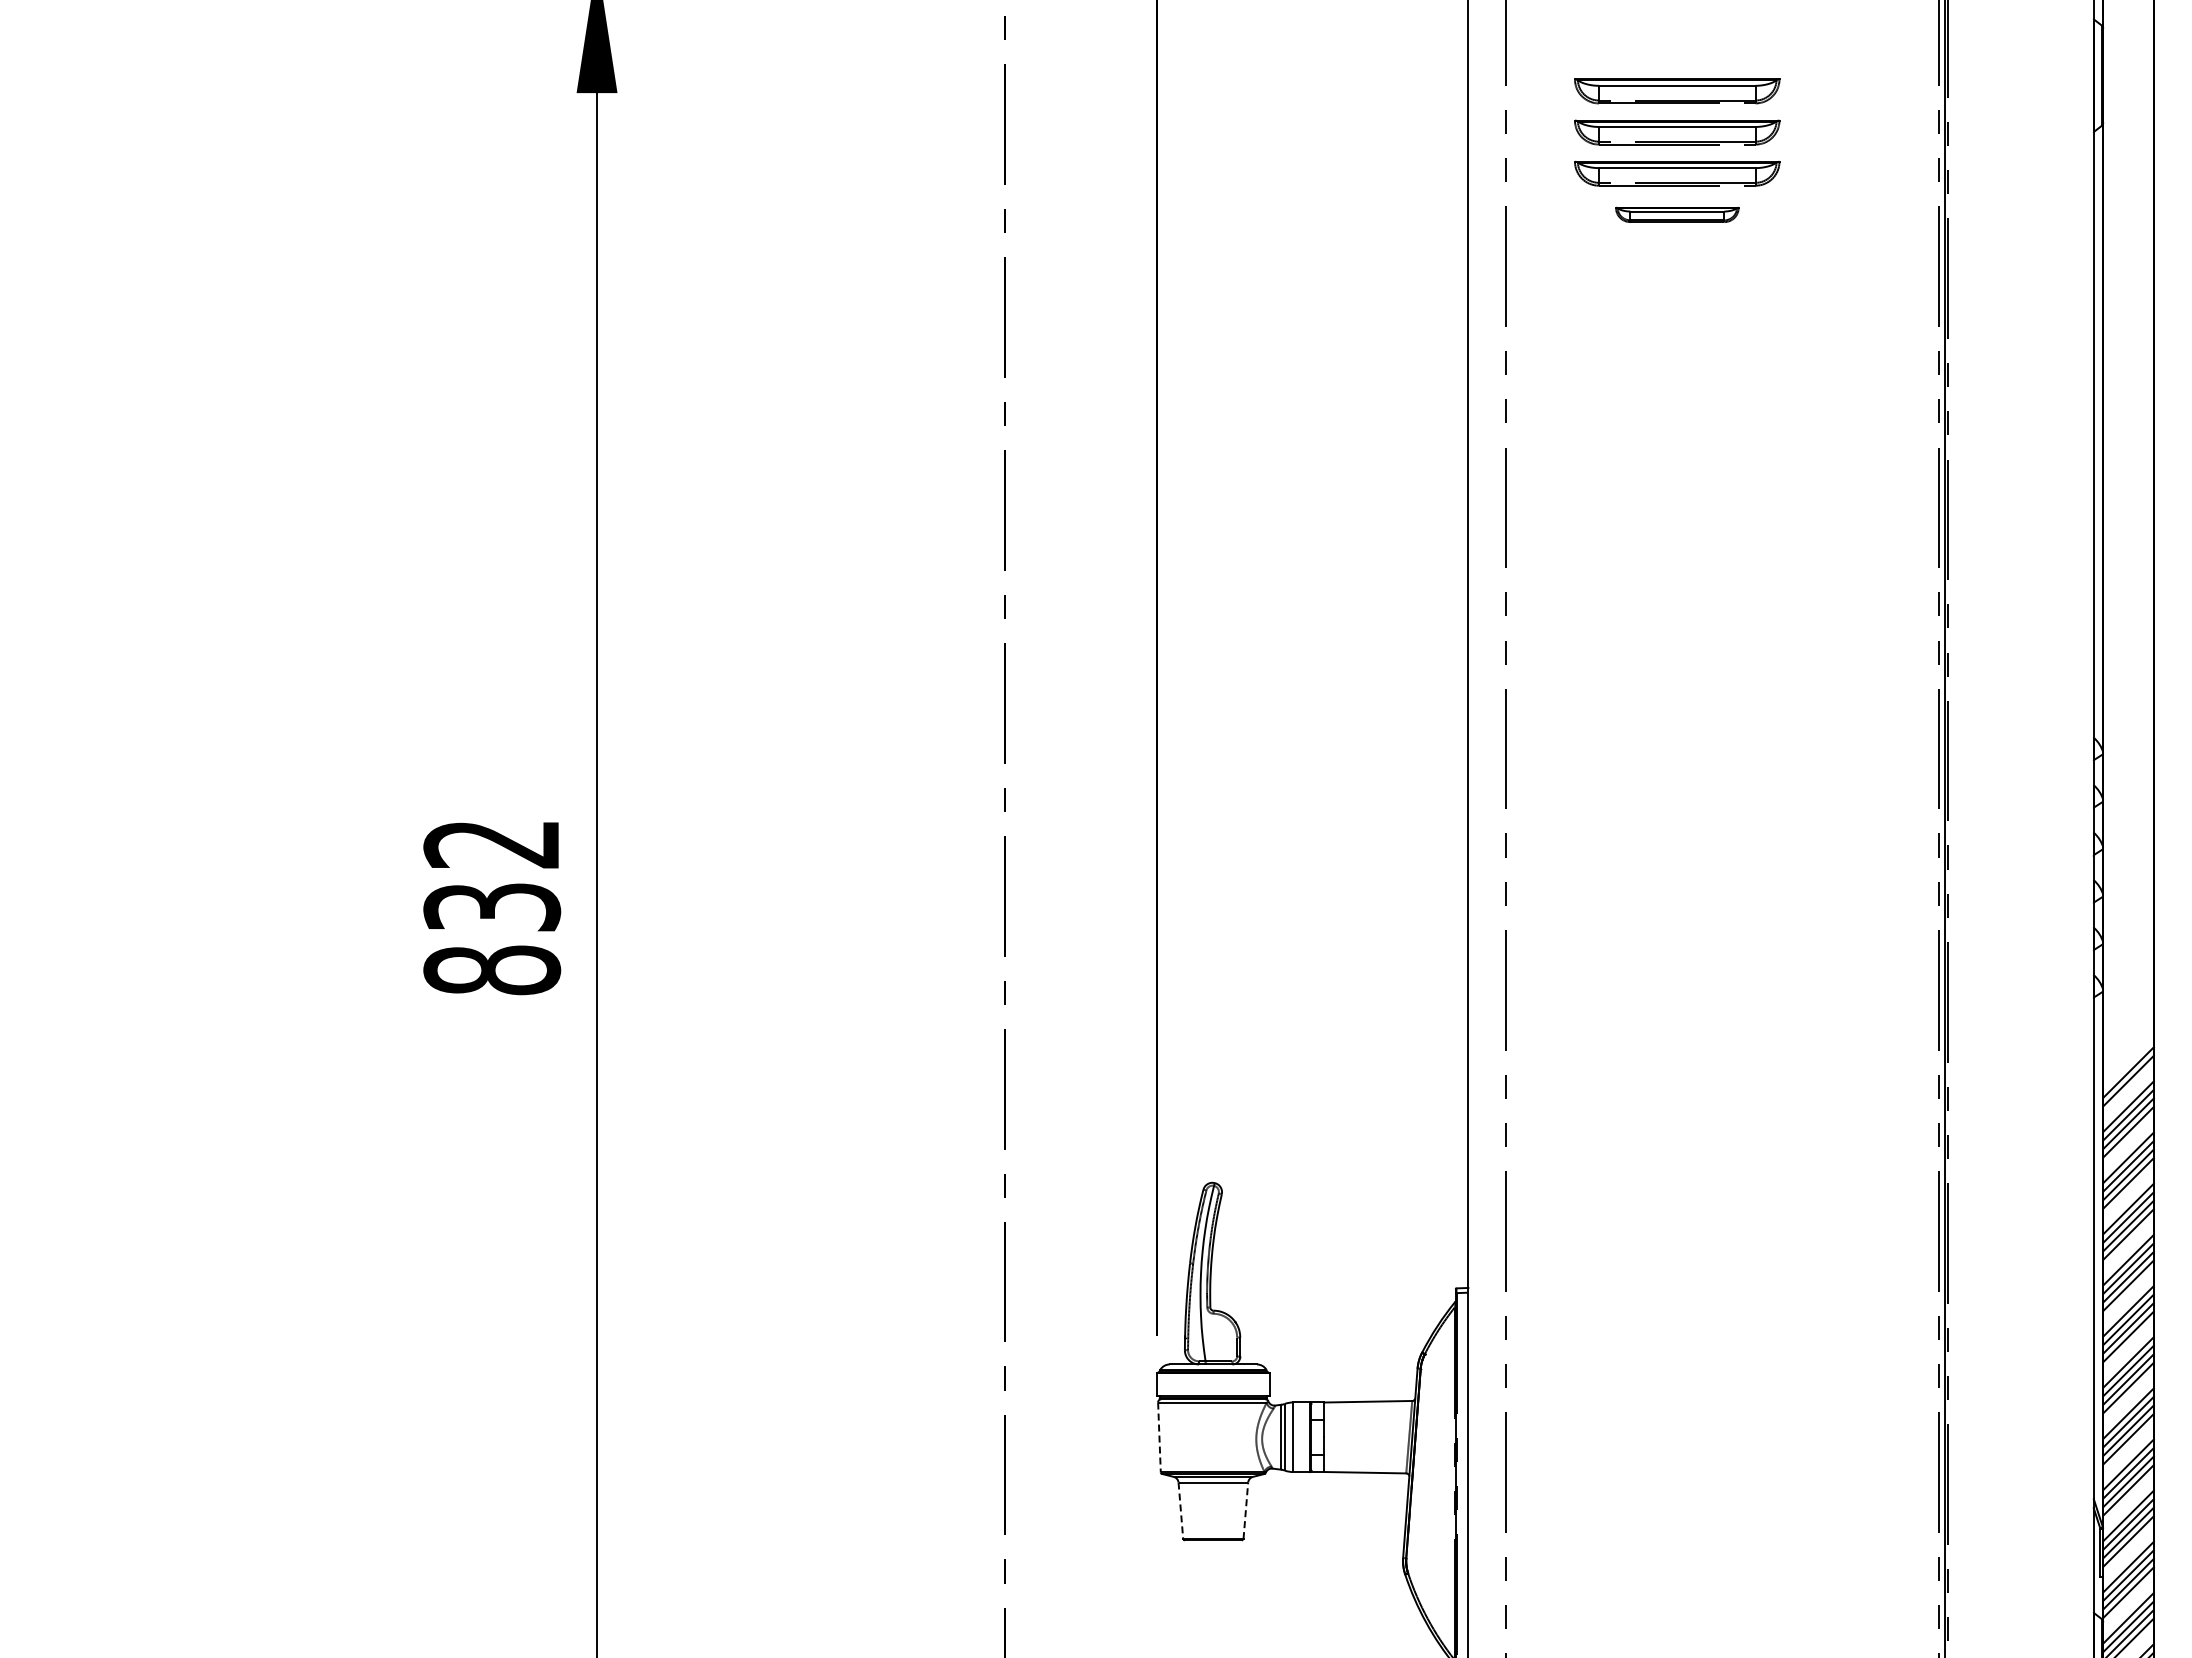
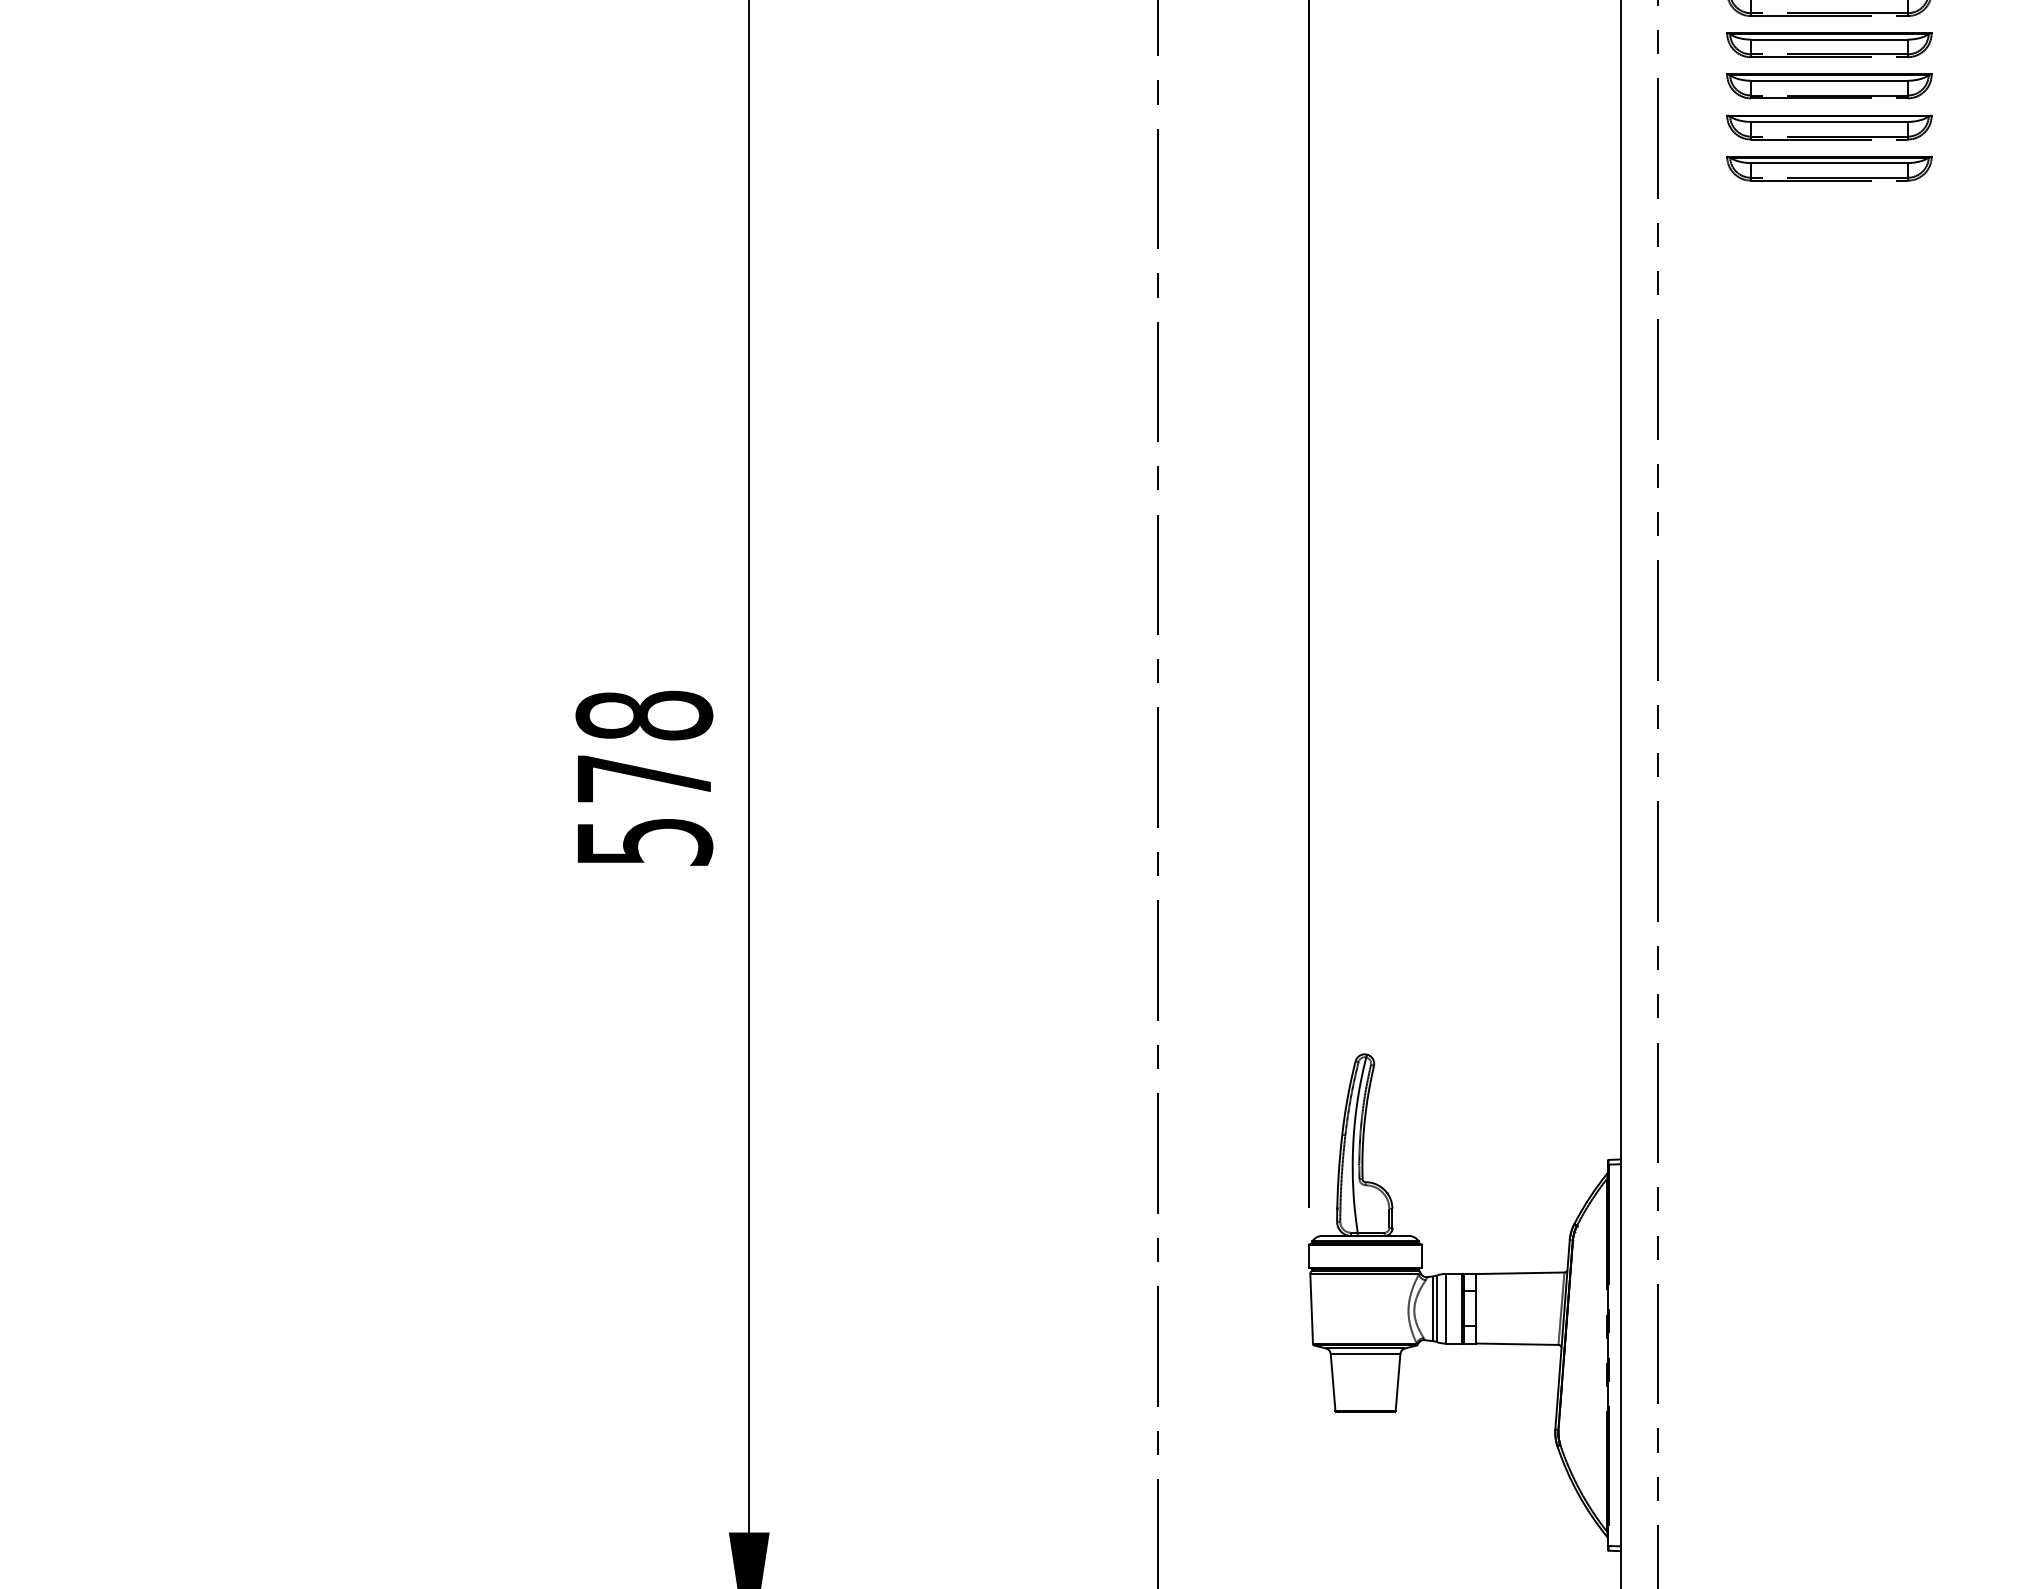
part: (1677, 214) -> (1829, 86), size x1.67
part: (1677, 255) -> (1829, 127), added
part: (1677, 296) -> (1829, 168), added
text: (492, 907) -> (644, 779), 832 -> 578
line: (1159, 1437) -> (1311, 1309), dashed -> solid
line: (1245, 1510) -> (1397, 1382), dashed -> solid
line: (1180, 1511) -> (1332, 1383), dashed -> solid

